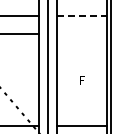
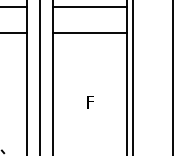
line: (81, 16) -> (89, 7), dashed -> solid
line: (81, 34) -> (89, 33), added

